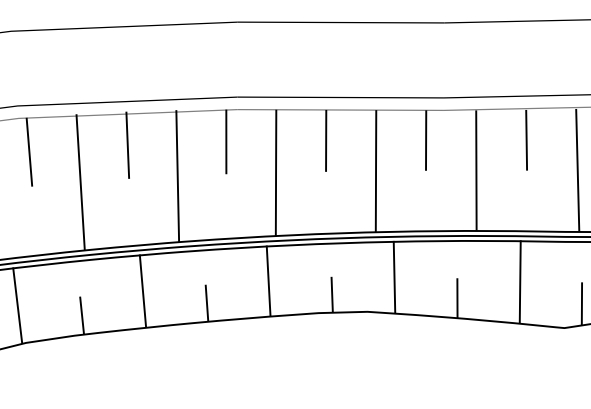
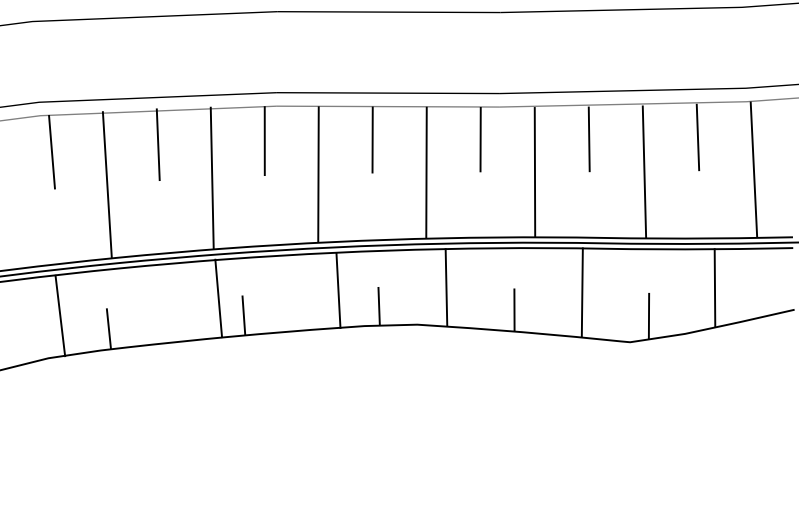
line: (268, 281) -> (338, 290), moved
line: (142, 291) -> (218, 298), moved
line: (17, 305) -> (60, 315), moved

